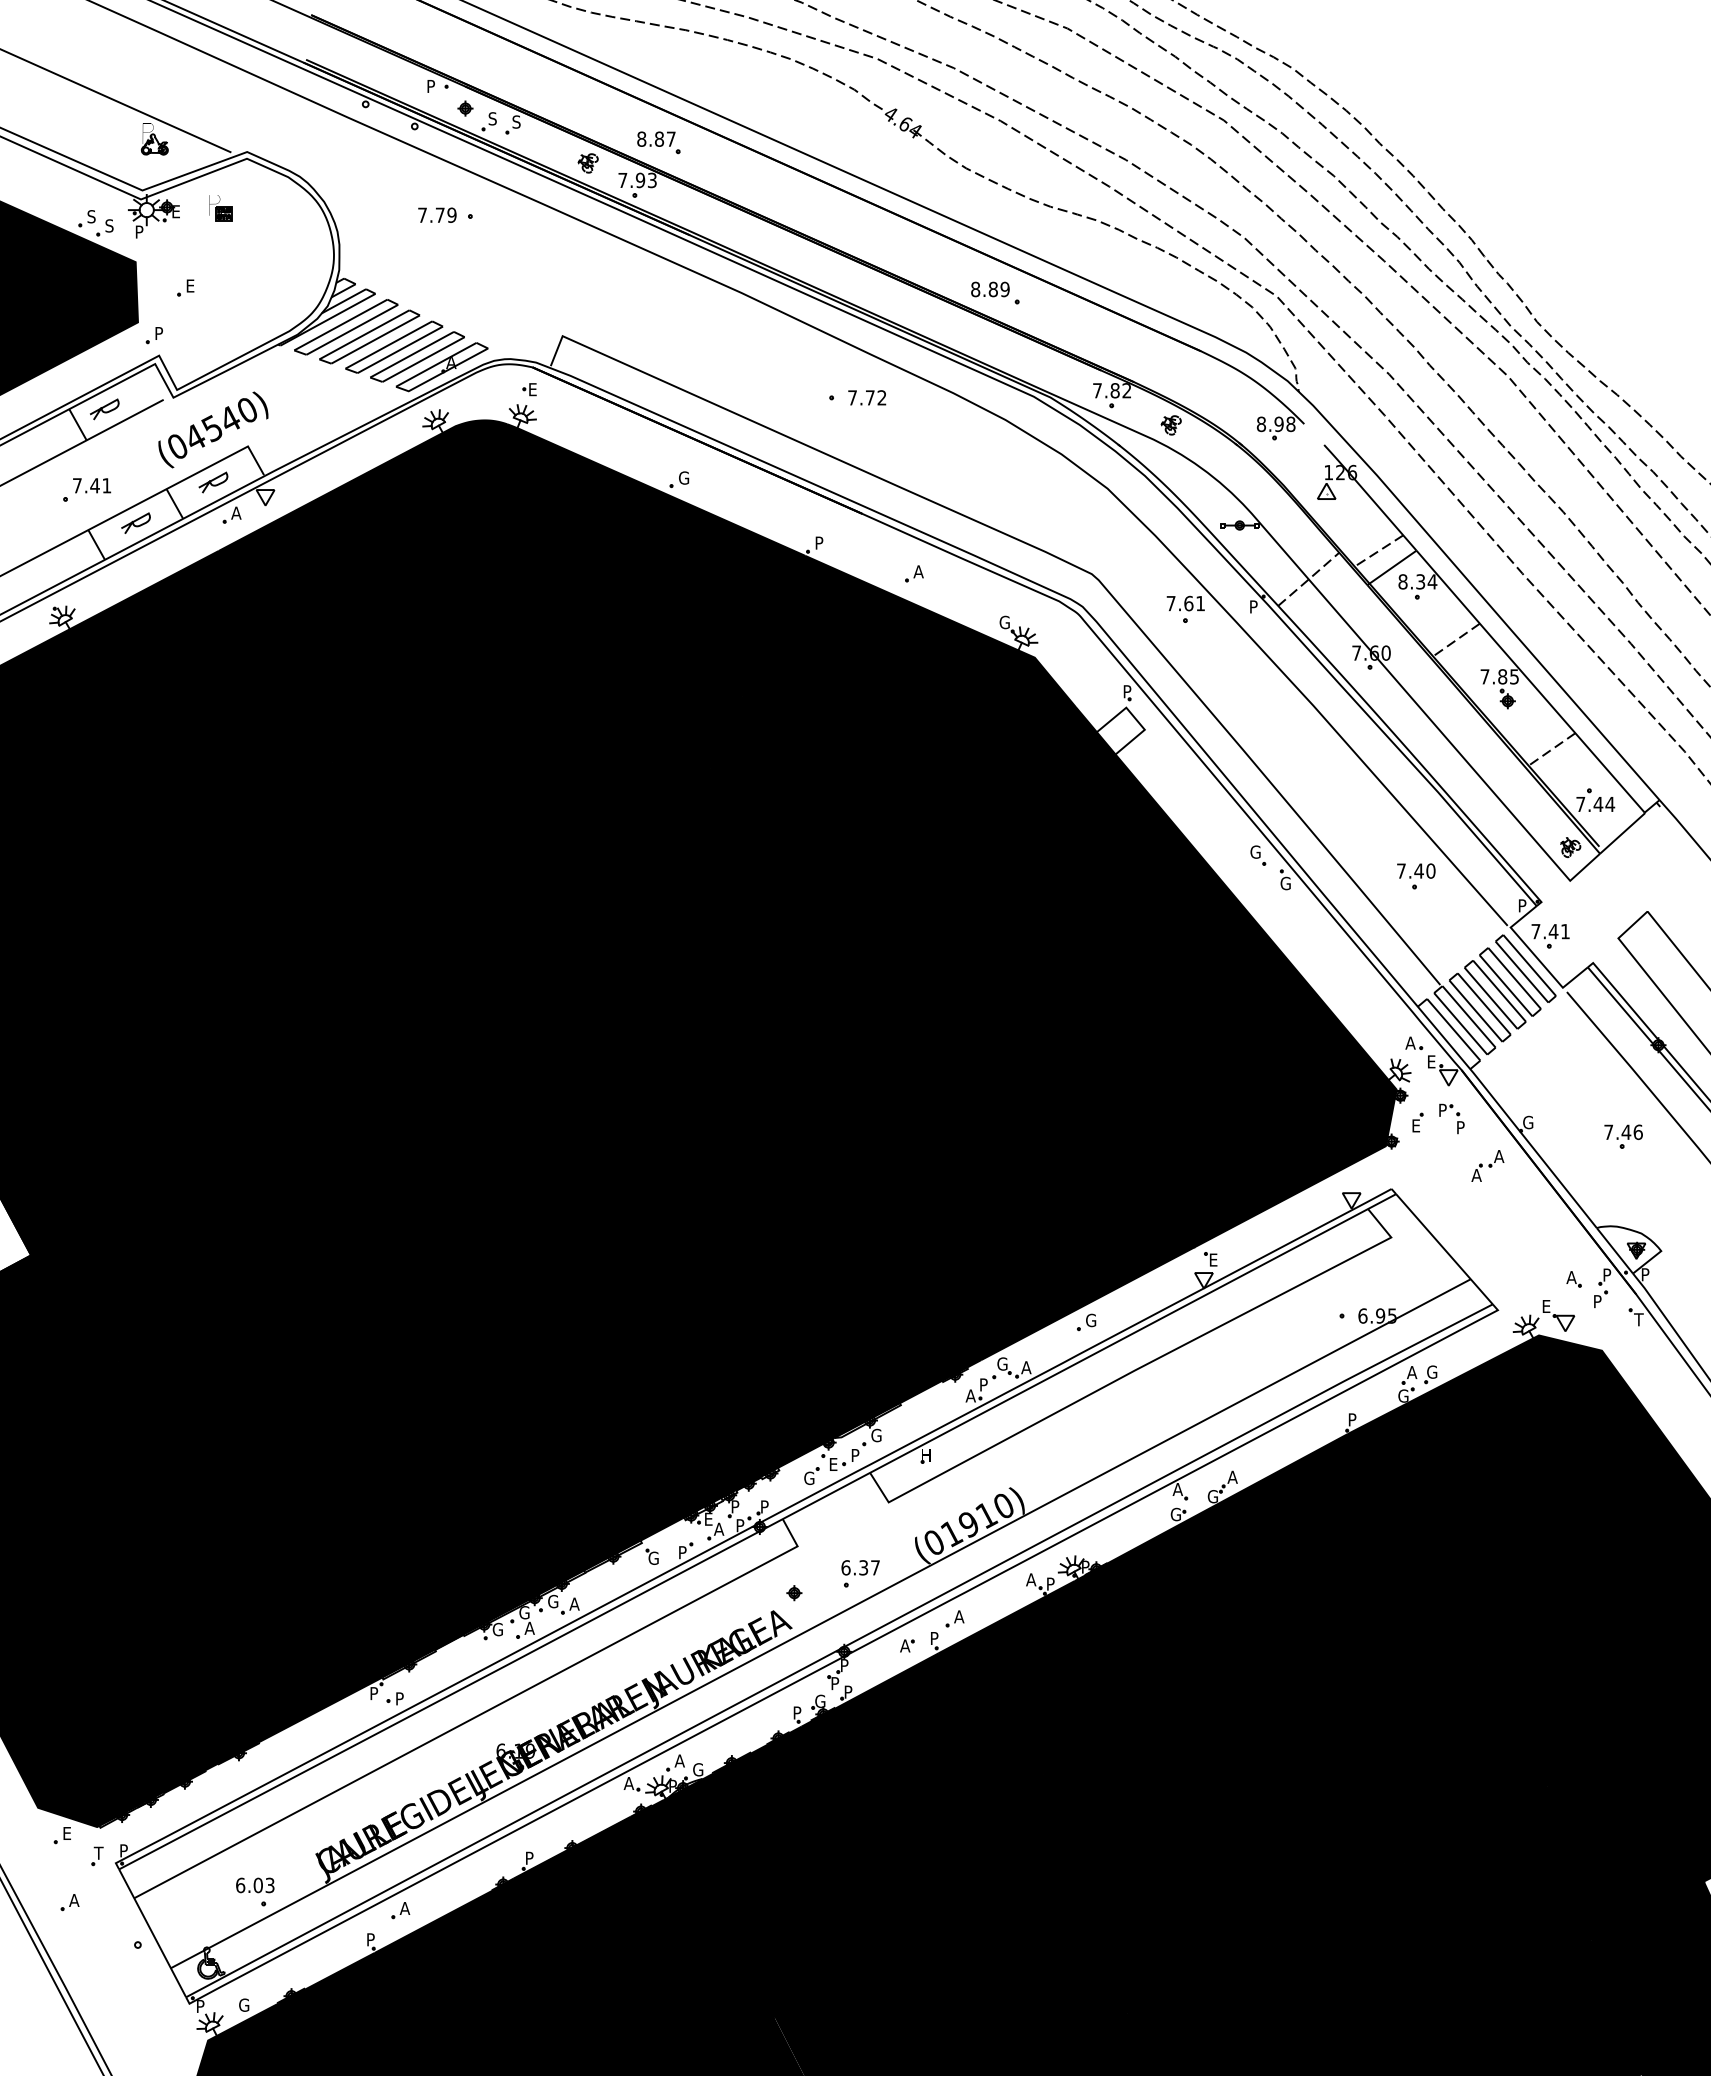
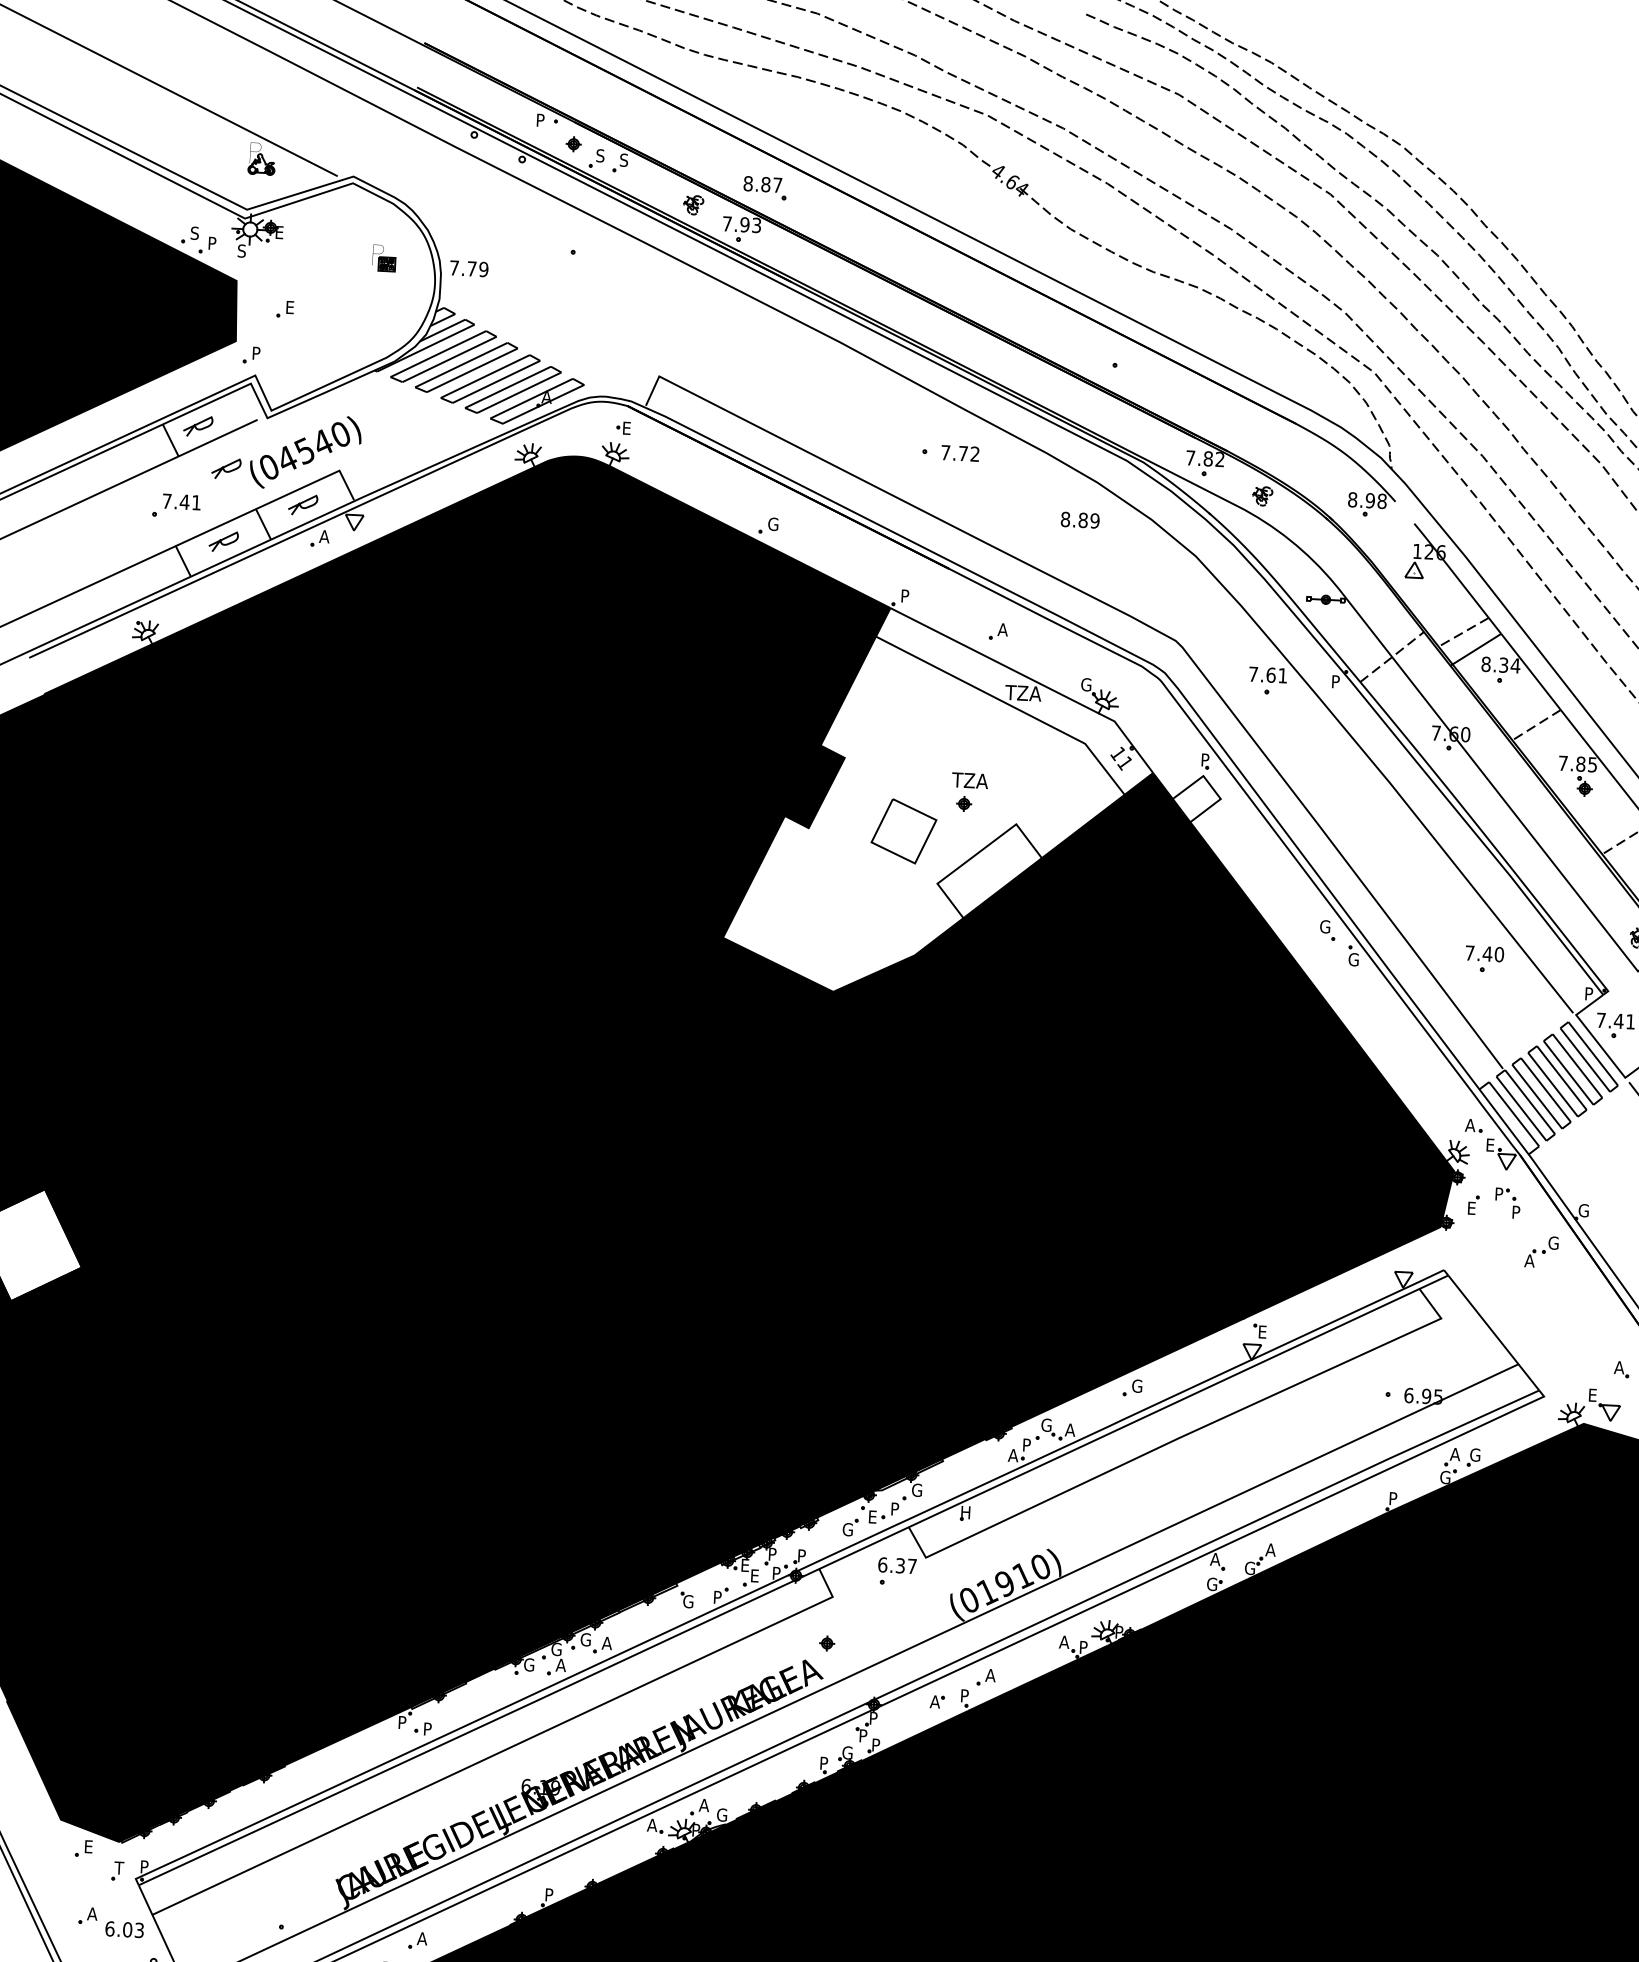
part: (220, 208) -> (383, 258), moved
text: (437, 214) -> (469, 268), moved
text: (109, 225) -> (212, 242), S -> P
text: (139, 231) -> (241, 250), P -> S
text: (990, 289) -> (1080, 520), moved
curve: (134, 448) -> (226, 466), added
fill: (864, 748) -> (939, 803), removed
text: (1499, 1156) -> (1553, 1243), A -> G
text: (718, 1528) -> (754, 1575), A -> E
part: (860, 1573) -> (896, 1571), moved
text: (255, 1885) -> (124, 1929), moved

